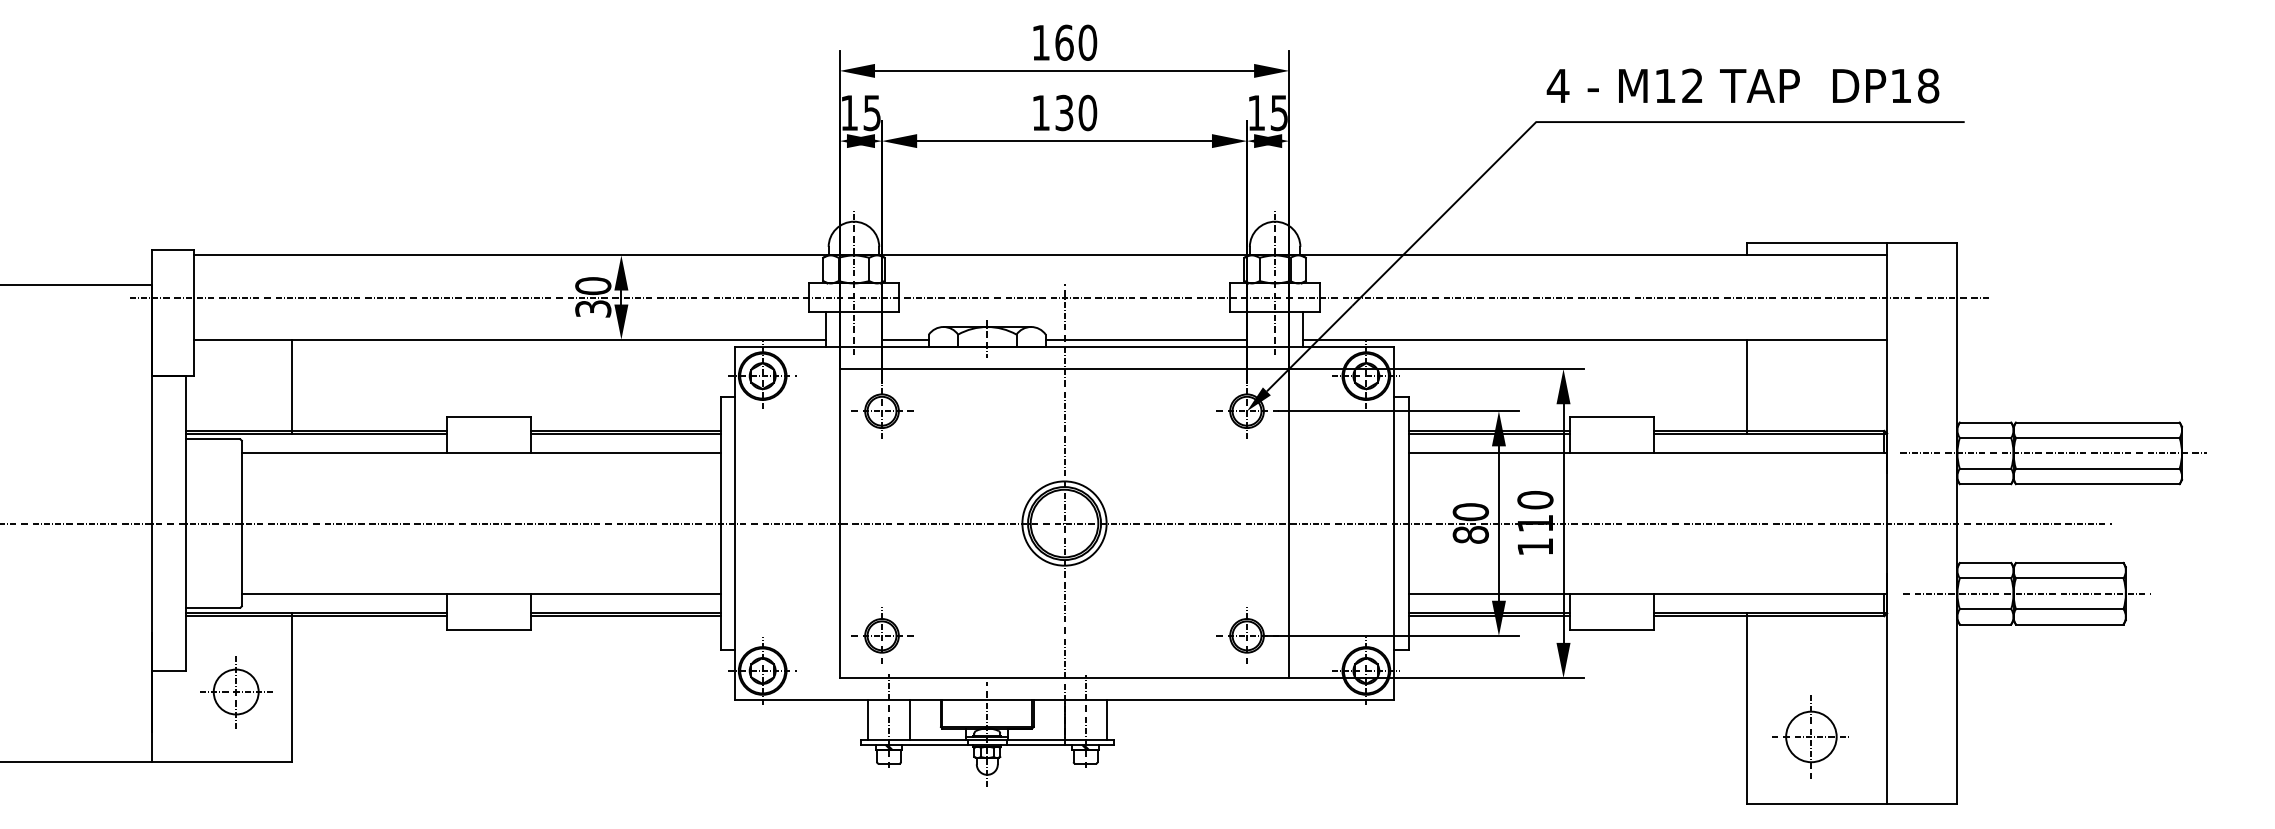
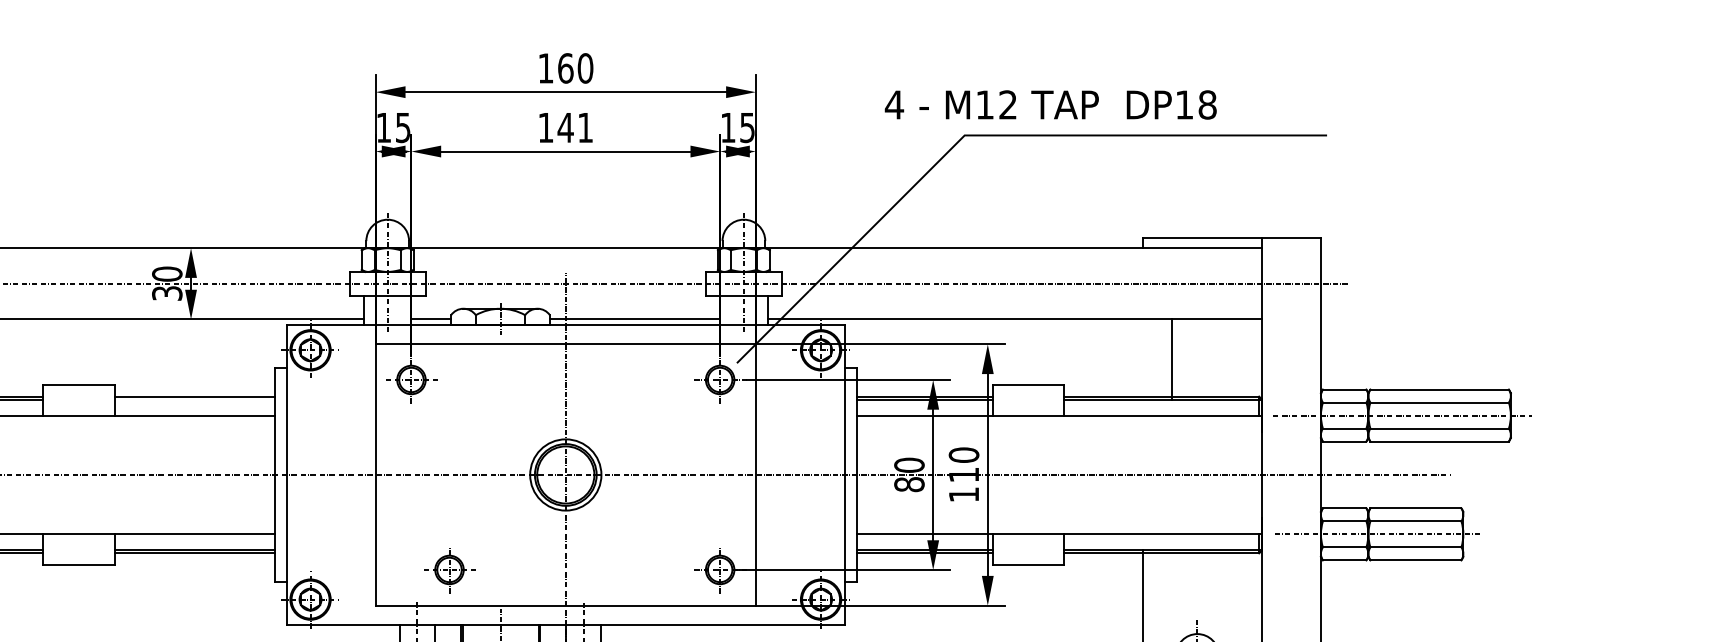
text: (1742, 85) -> (1050, 104), moved
text: (1075, 112) -> (575, 127), 130 -> 141
line: (1746, 386) -> (1171, 359), moved
fill: (1258, 399) -> (729, 370), removed
line: (625, 434) -> (194, 399), removed
part: (882, 635) -> (449, 569), moved

